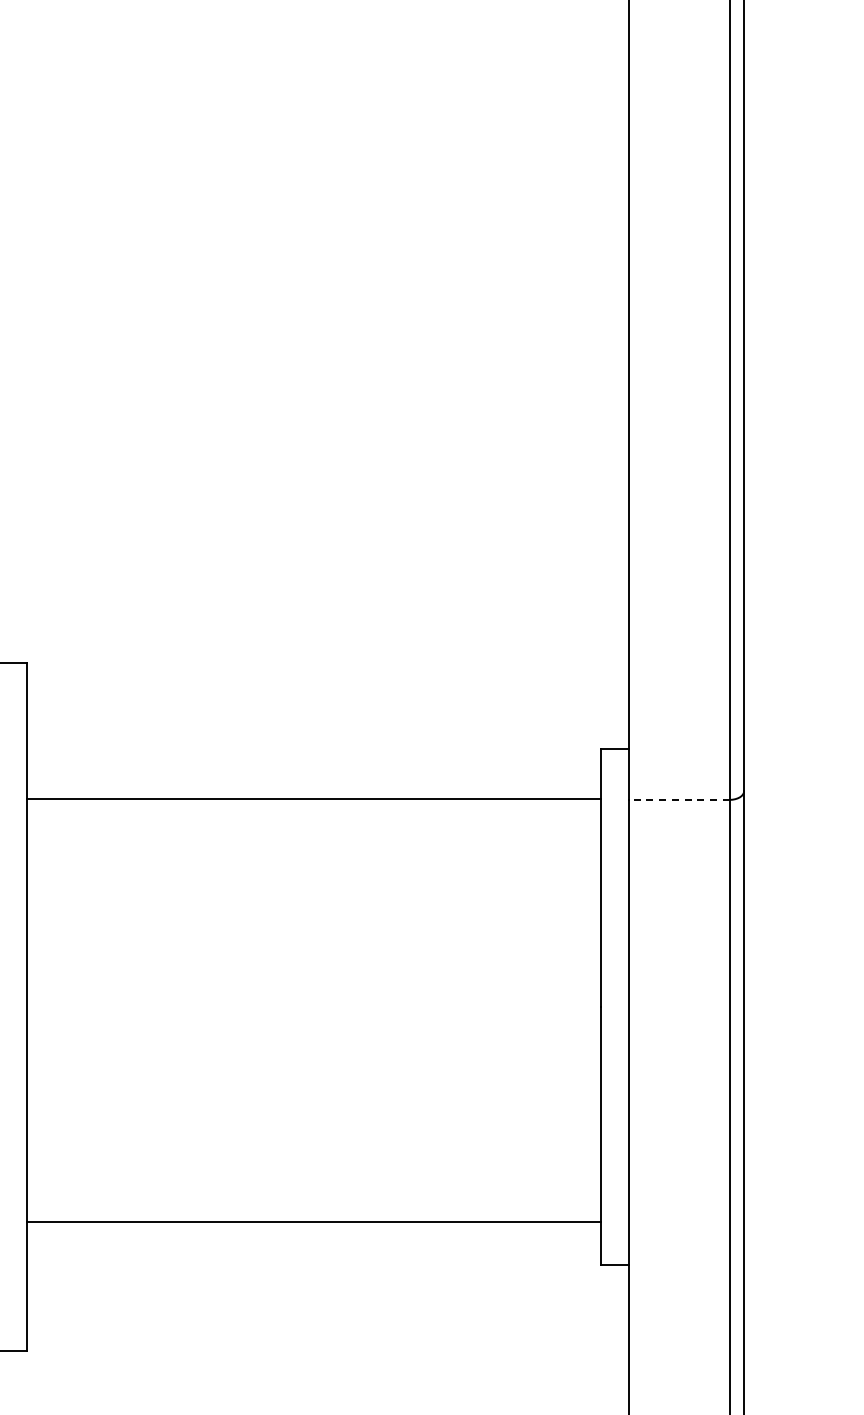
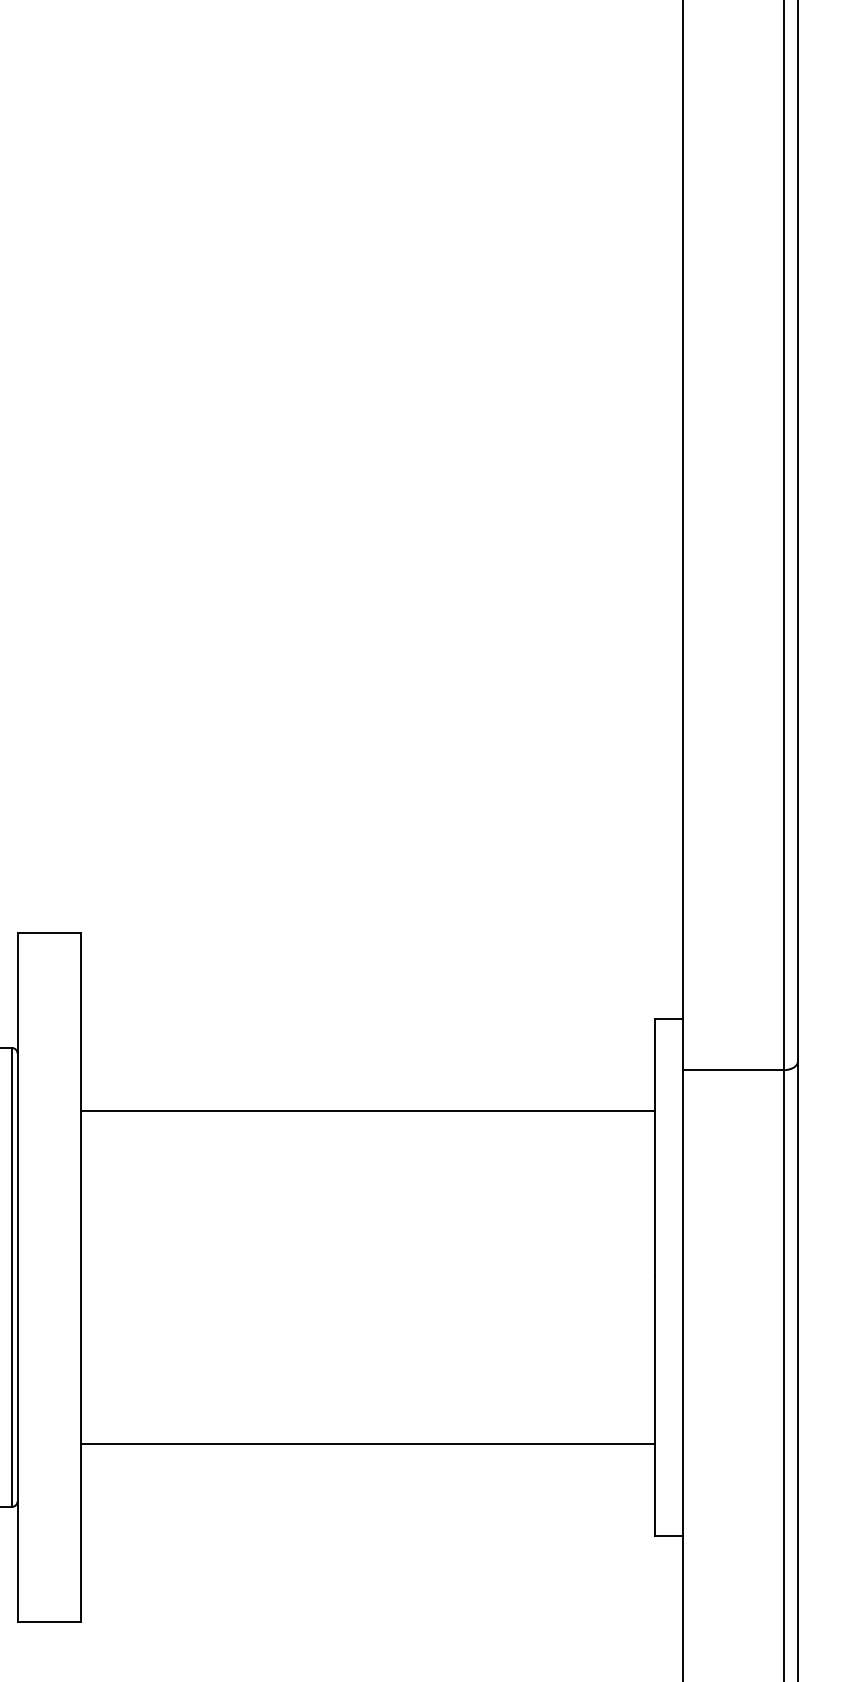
line: (313, 799) -> (367, 1111), moved
line: (678, 800) -> (732, 1070), dashed -> solid
line: (313, 1221) -> (367, 1443), moved

